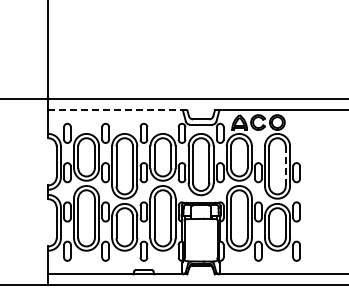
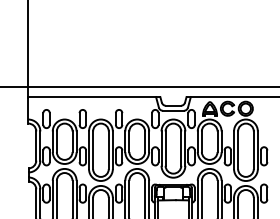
line: (117, 110) -> (94, 97), dashed -> solid
line: (285, 166) -> (253, 150), dashed -> solid

